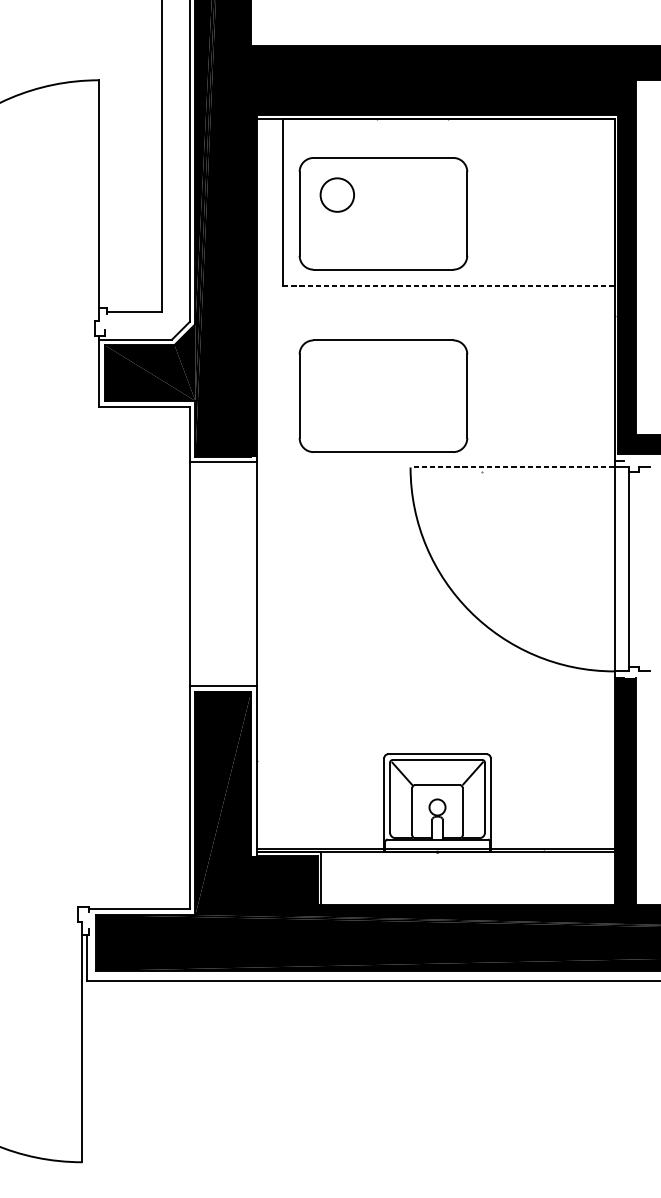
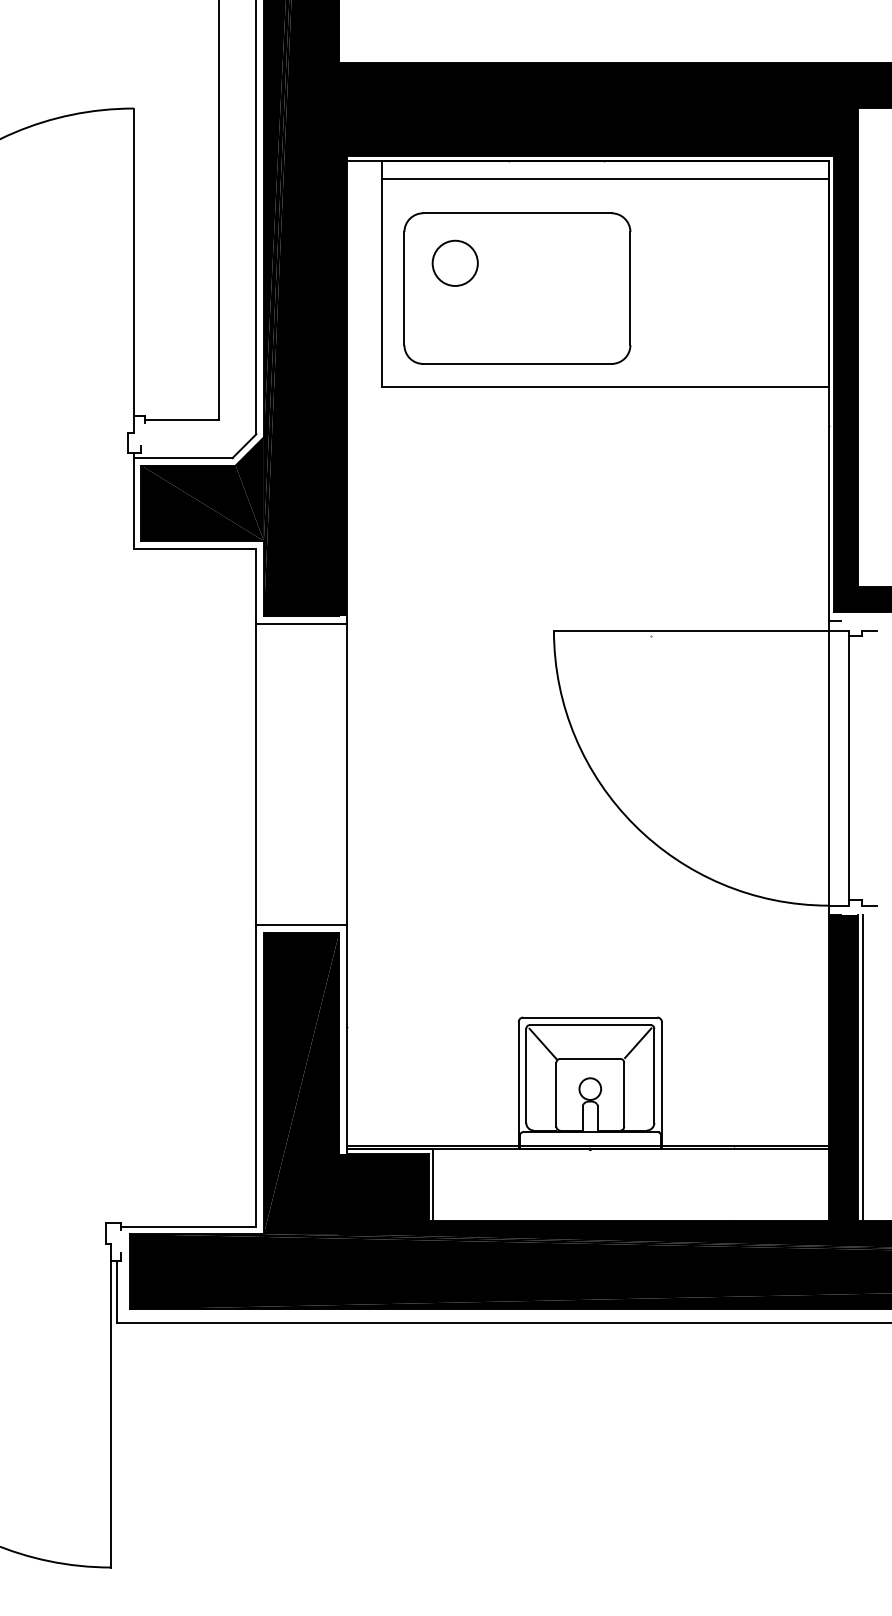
line: (448, 132) -> (605, 179), added
line: (448, 286) -> (605, 386), dashed -> solid
part: (383, 396) -> (517, 534), removed
line: (511, 467) -> (690, 630), dashed -> solid
line: (640, 791) -> (863, 1067), added

